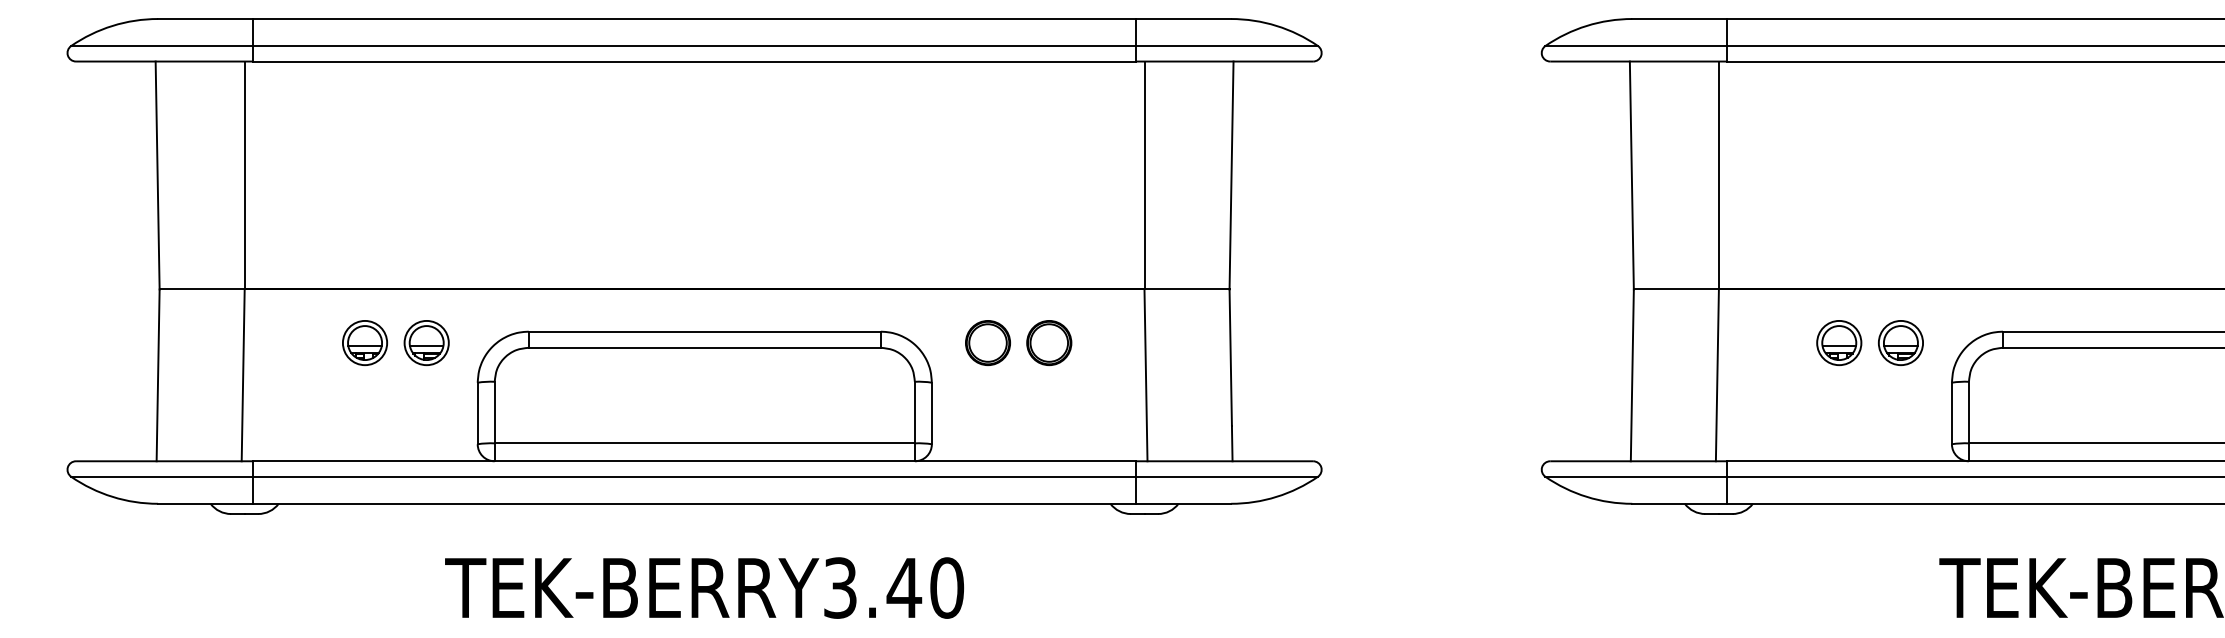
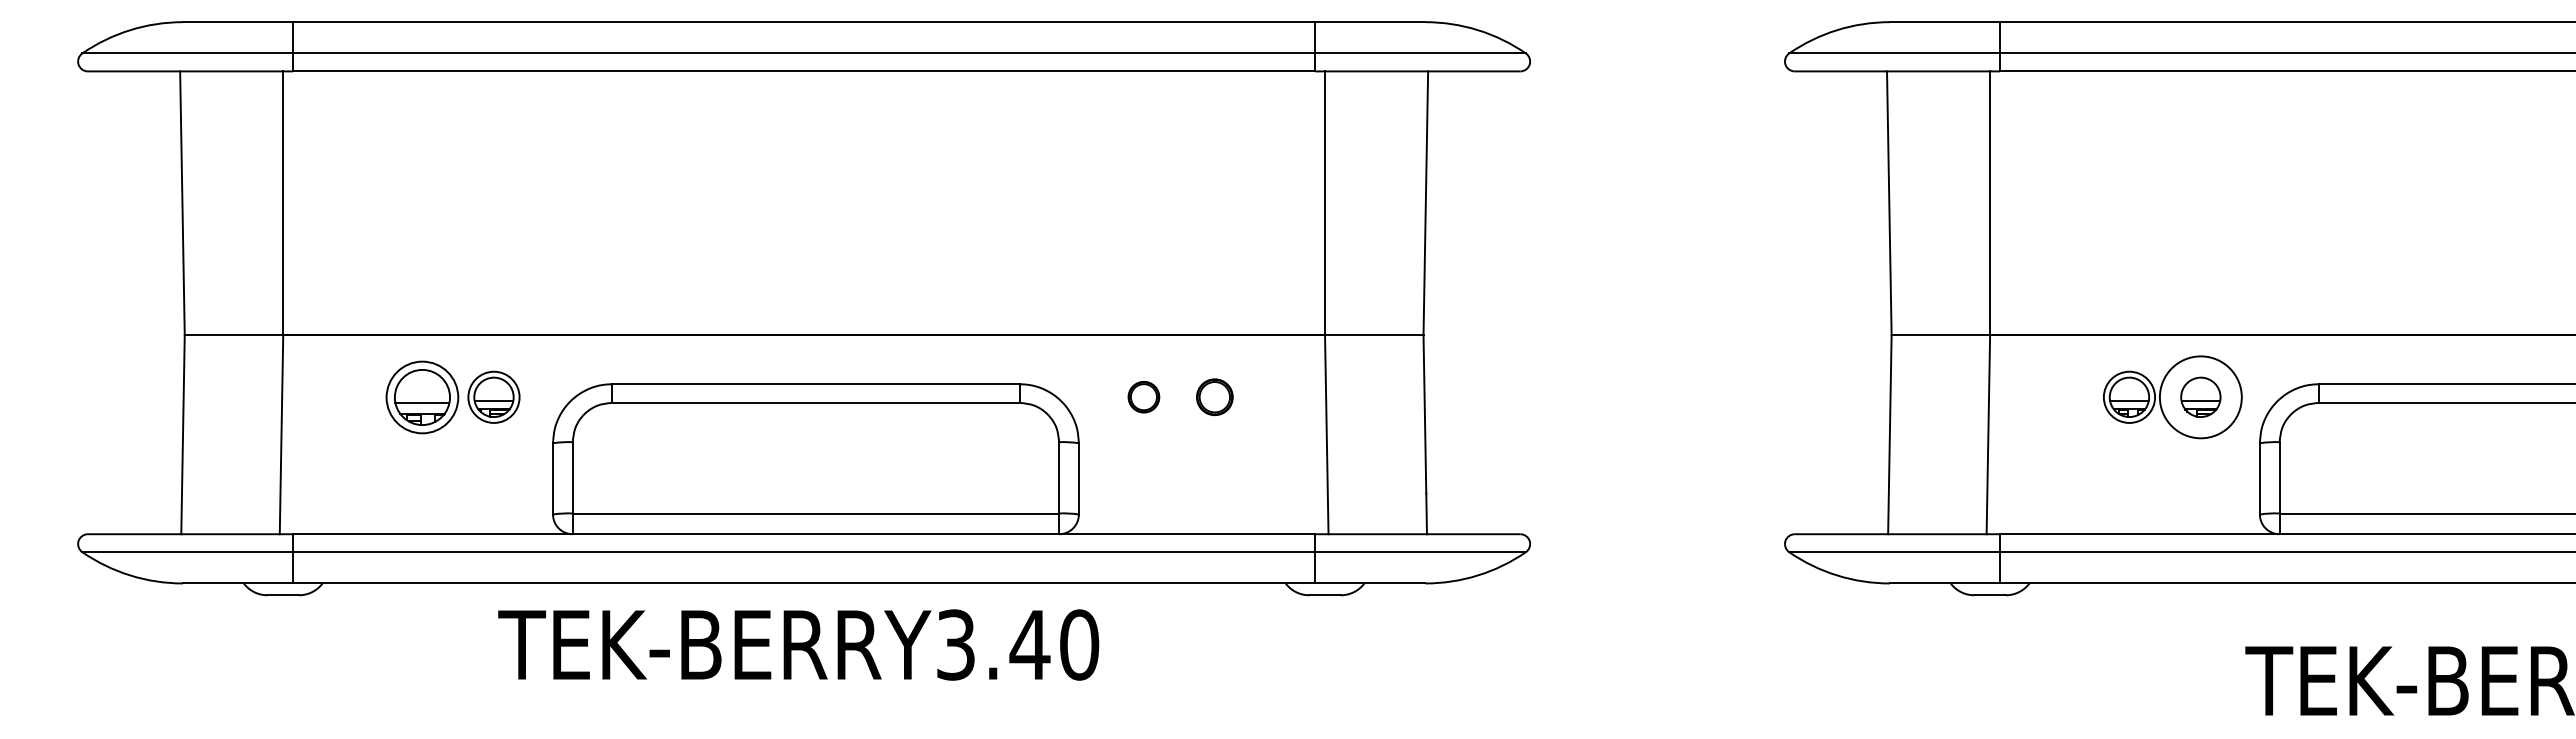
part: (364, 342) -> (422, 396), size x1.4
part: (987, 342) -> (1143, 396), size x0.6
part: (1049, 342) -> (1214, 396), size x0.7
circle: (1900, 342) -> (2200, 396), size x1.6
text: (704, 587) -> (798, 644), moved

